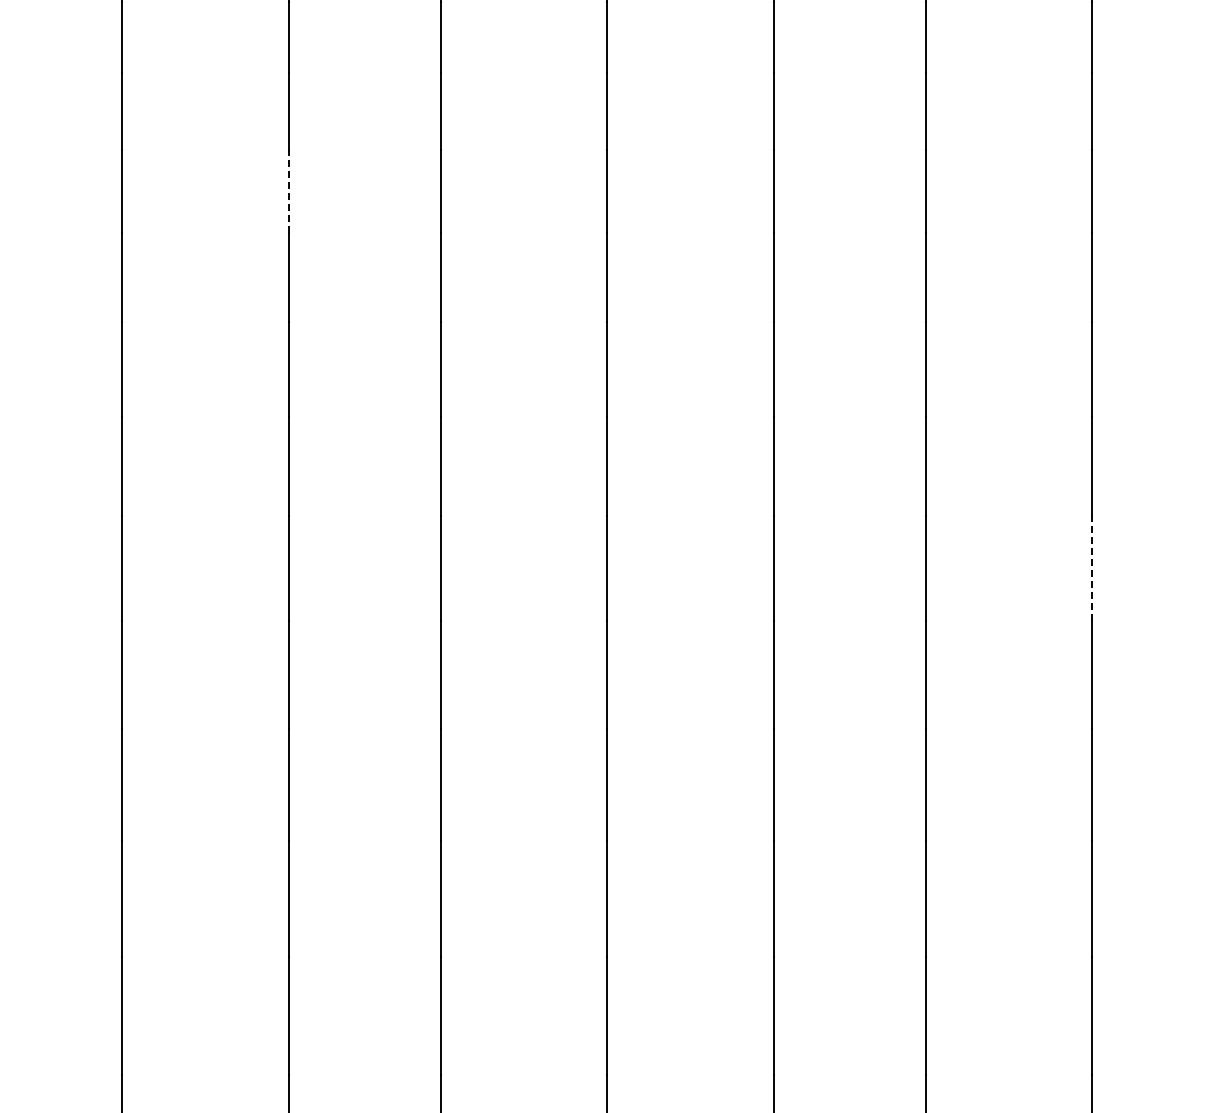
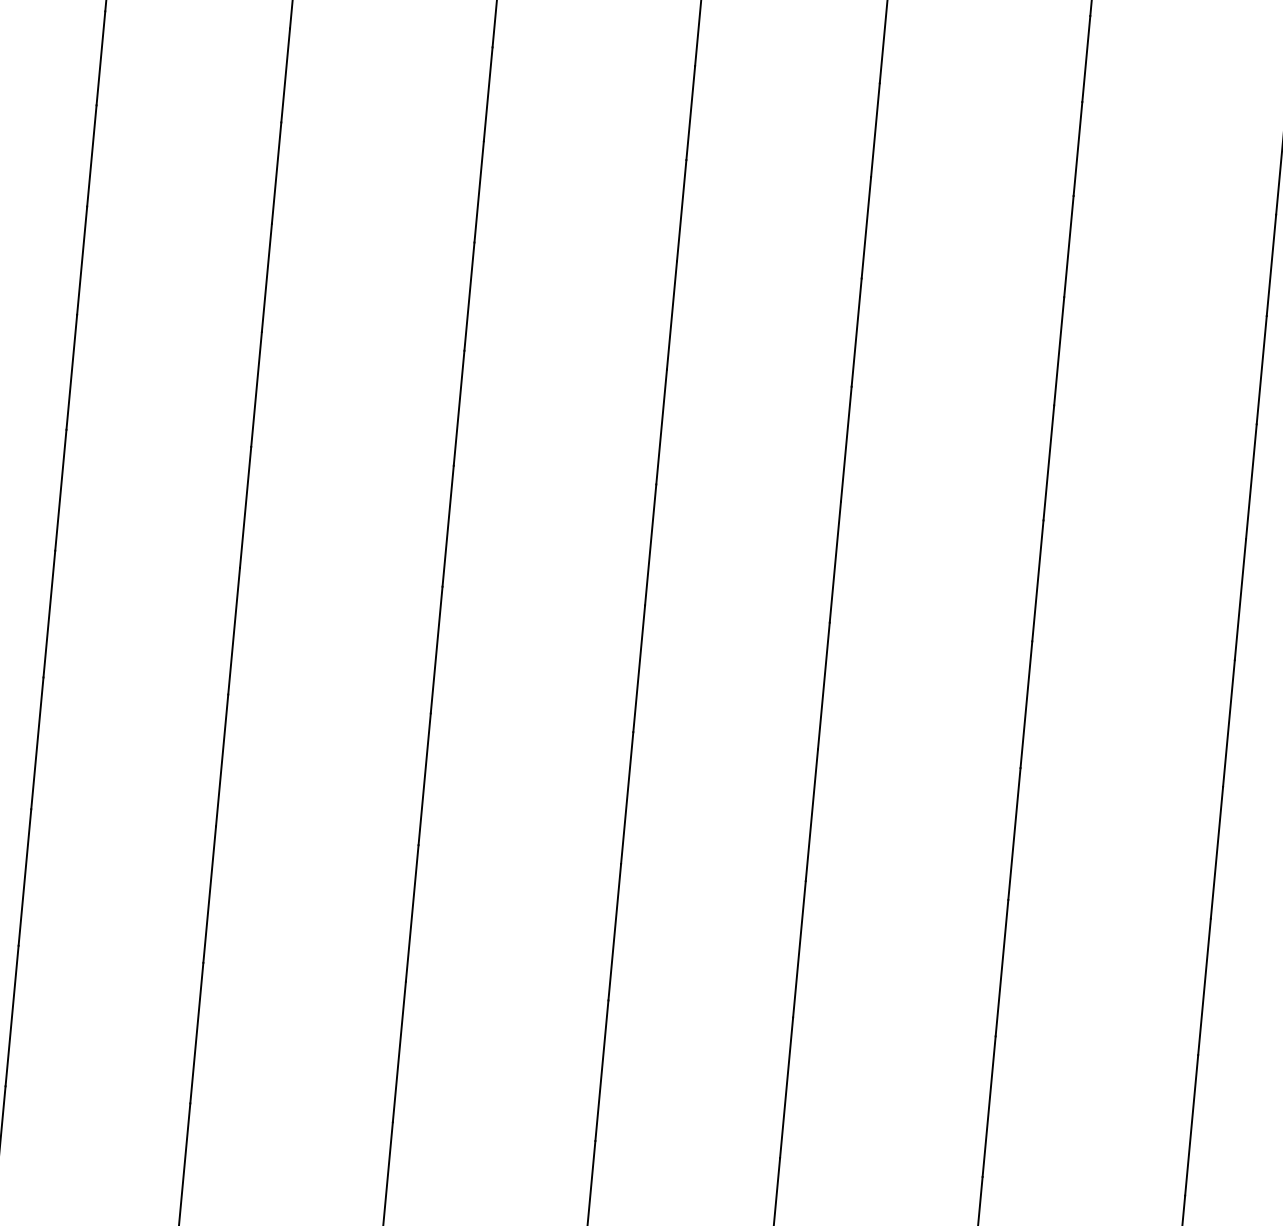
line: (288, 191) -> (91, 155), dashed -> solid
line: (1092, 567) -> (1026, 703), dashed -> solid

